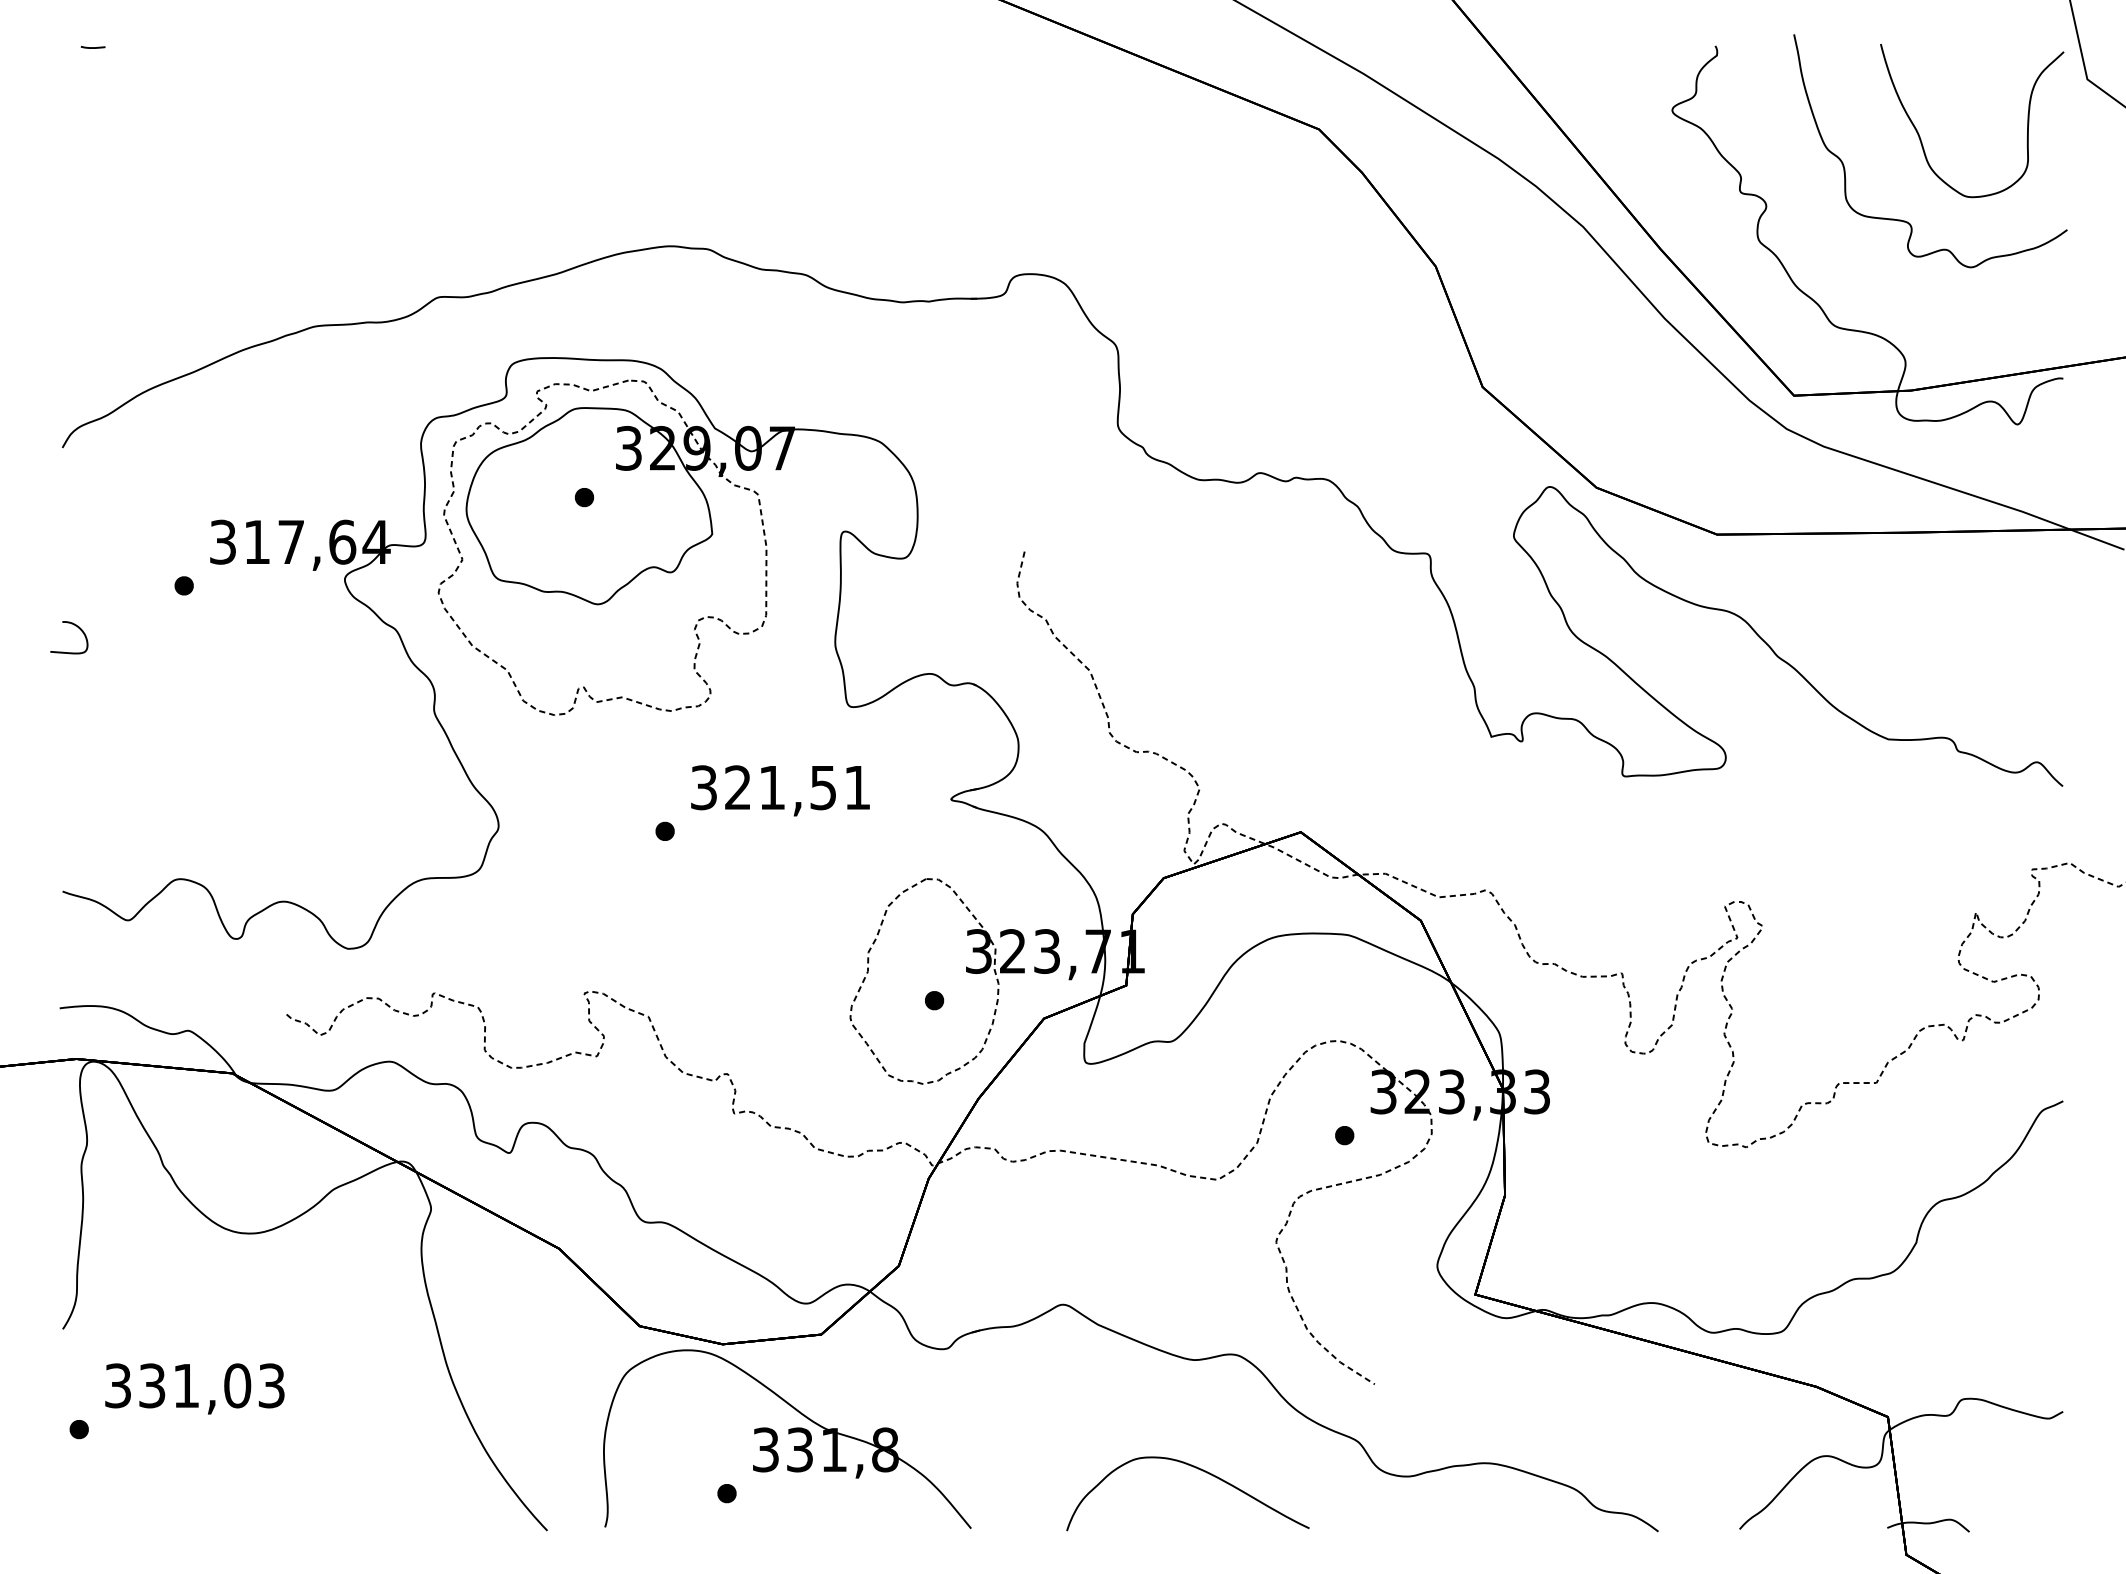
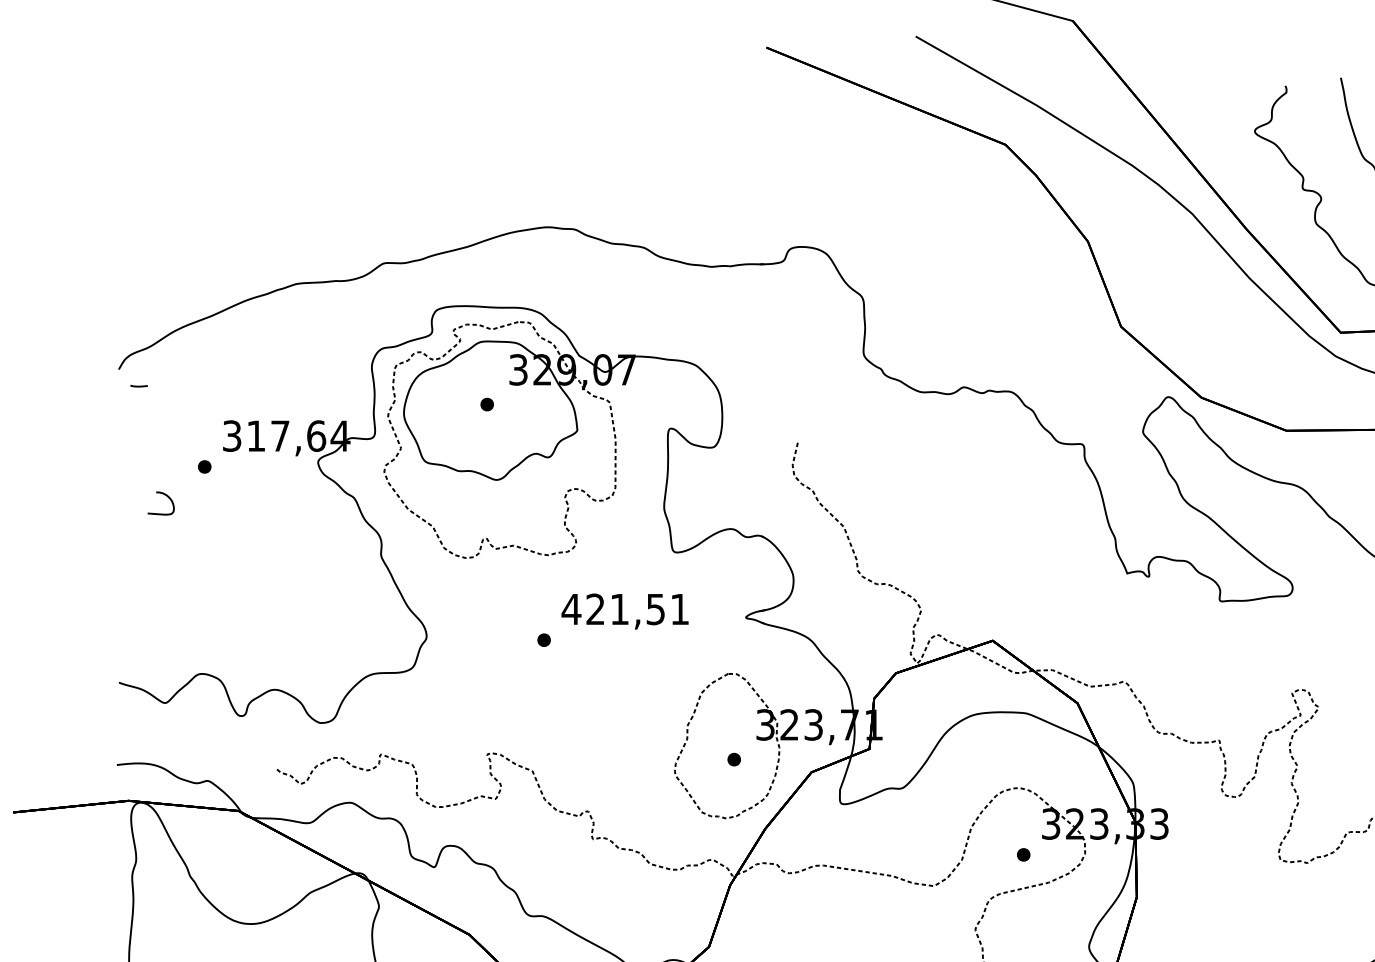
line: (92, 47) -> (138, 386), moved
curve: (75, 626) -> (165, 495), moved
text: (703, 787) -> (571, 609), 321,51 -> 421,51

